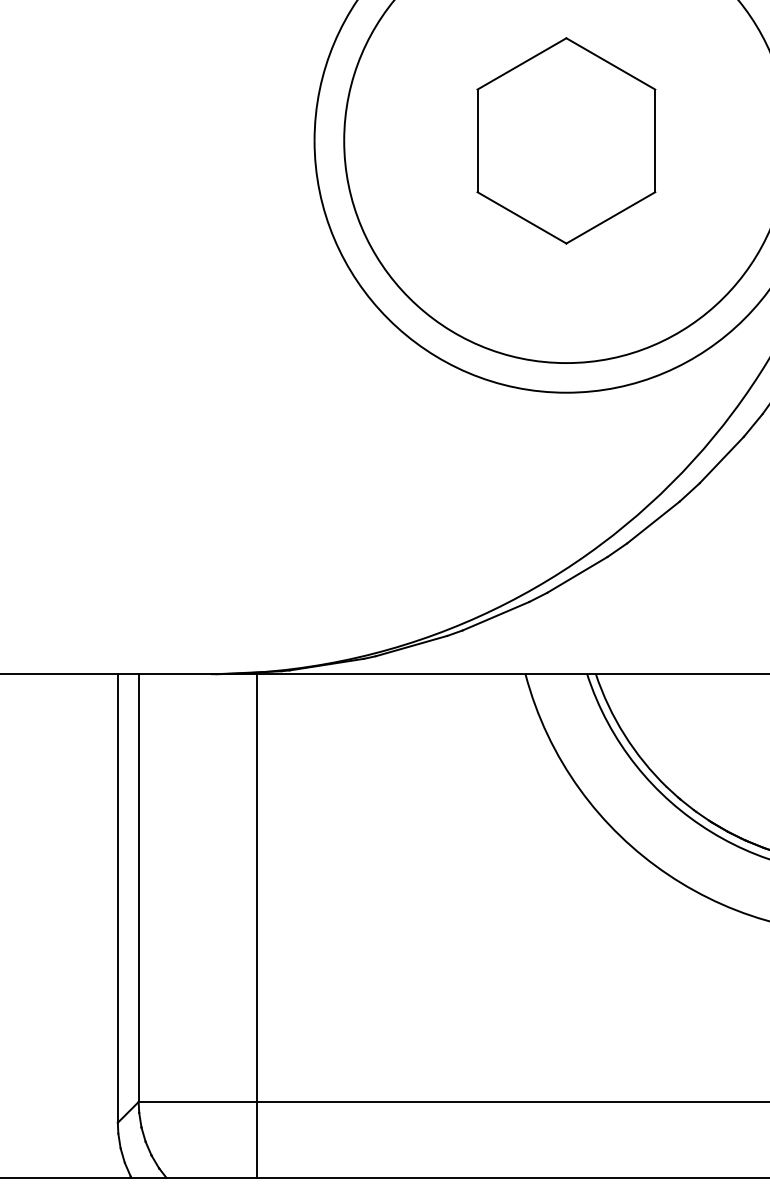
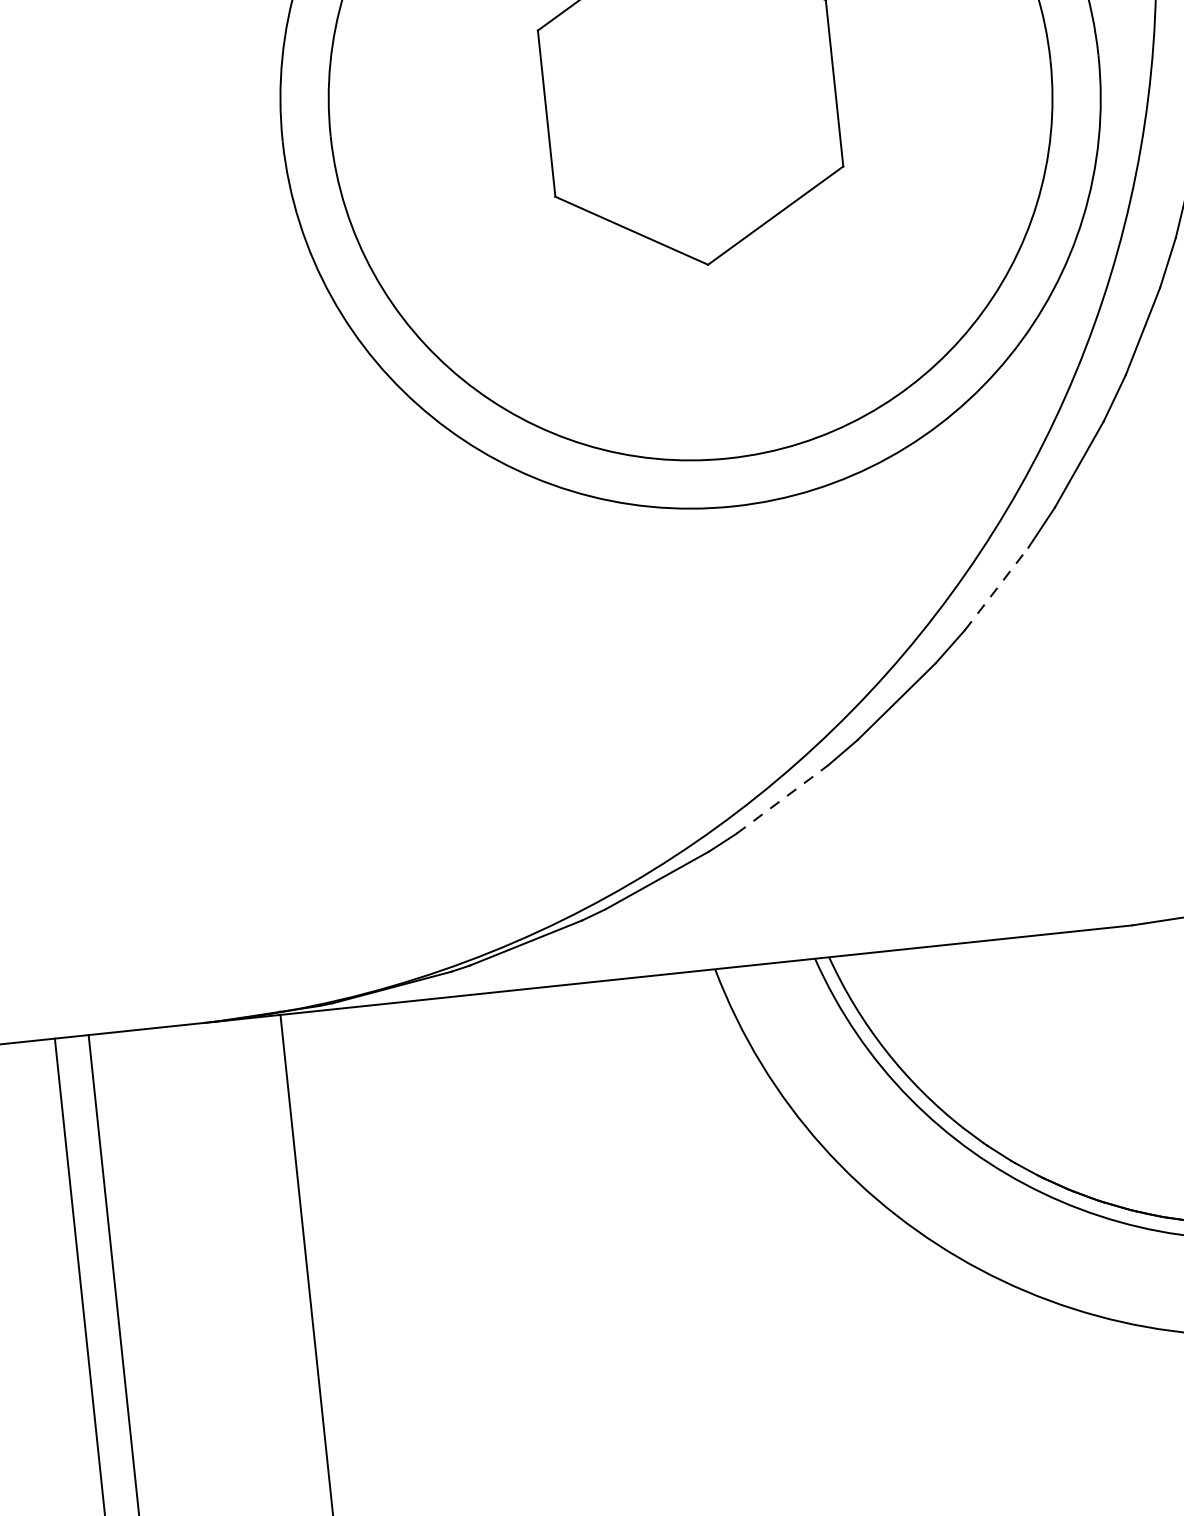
line: (722, 459) -> (997, 587), solid -> dashed
line: (577, 574) -> (782, 798), solid -> dashed

